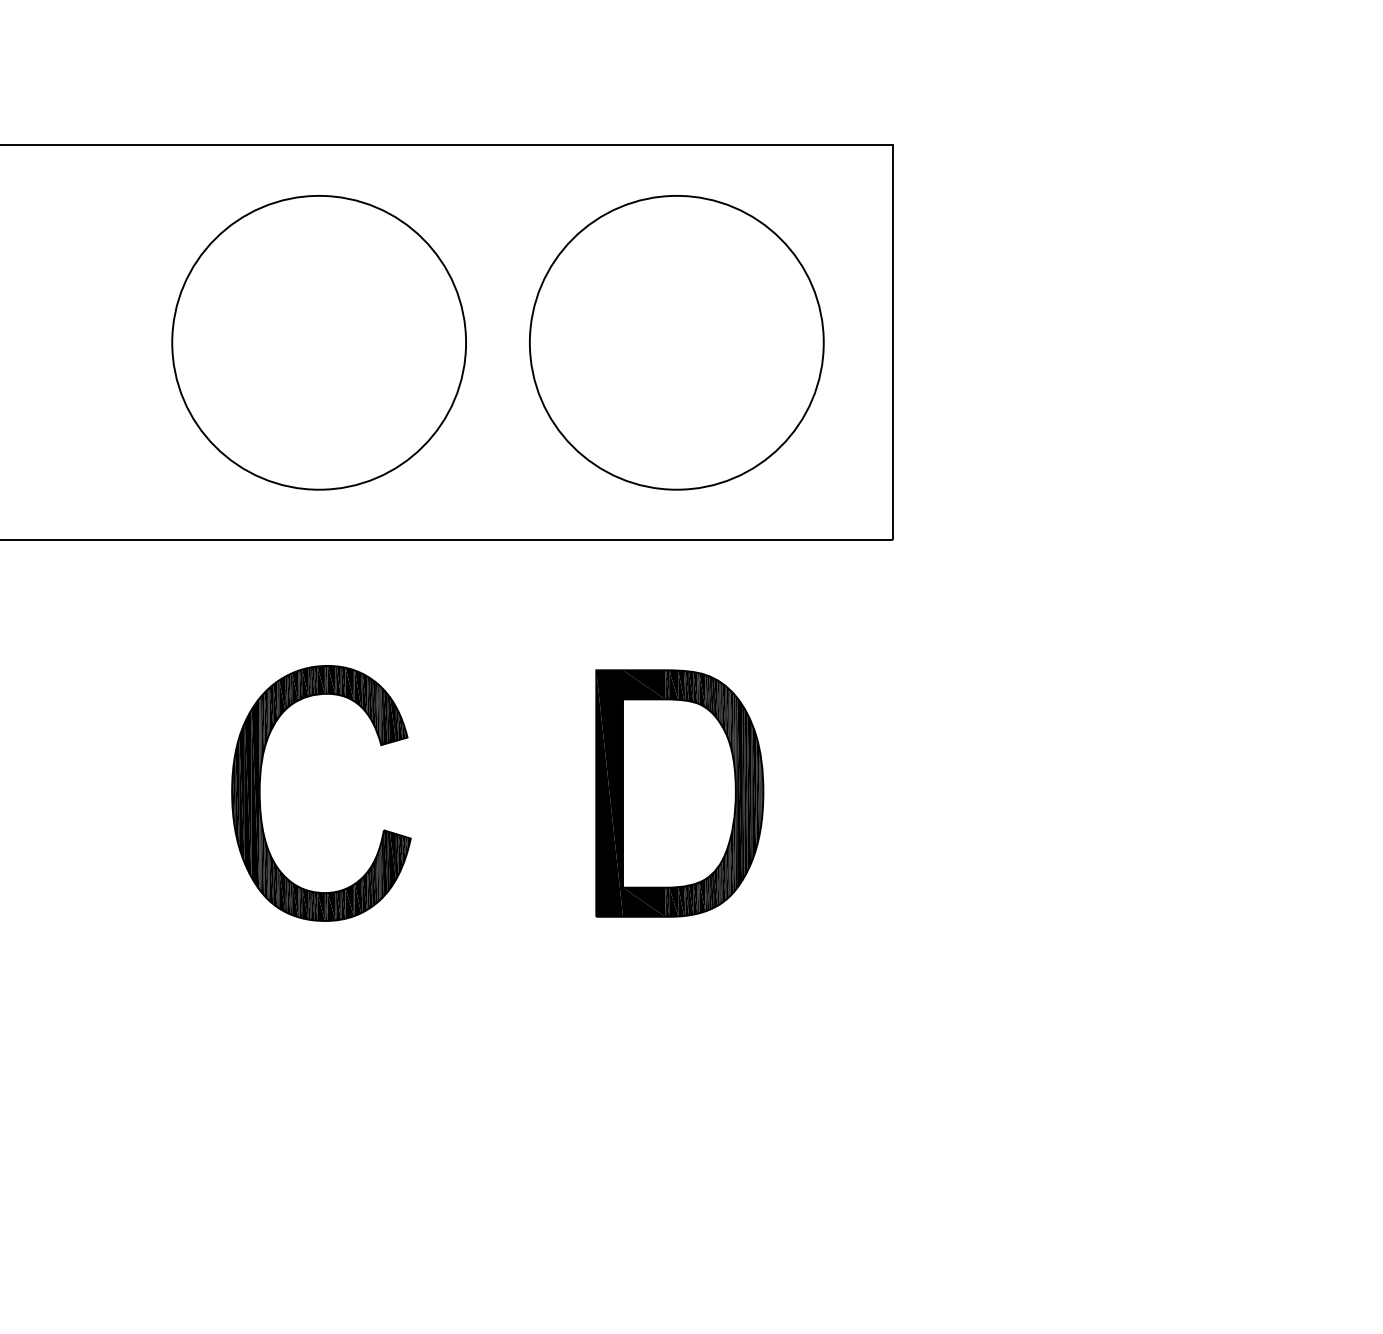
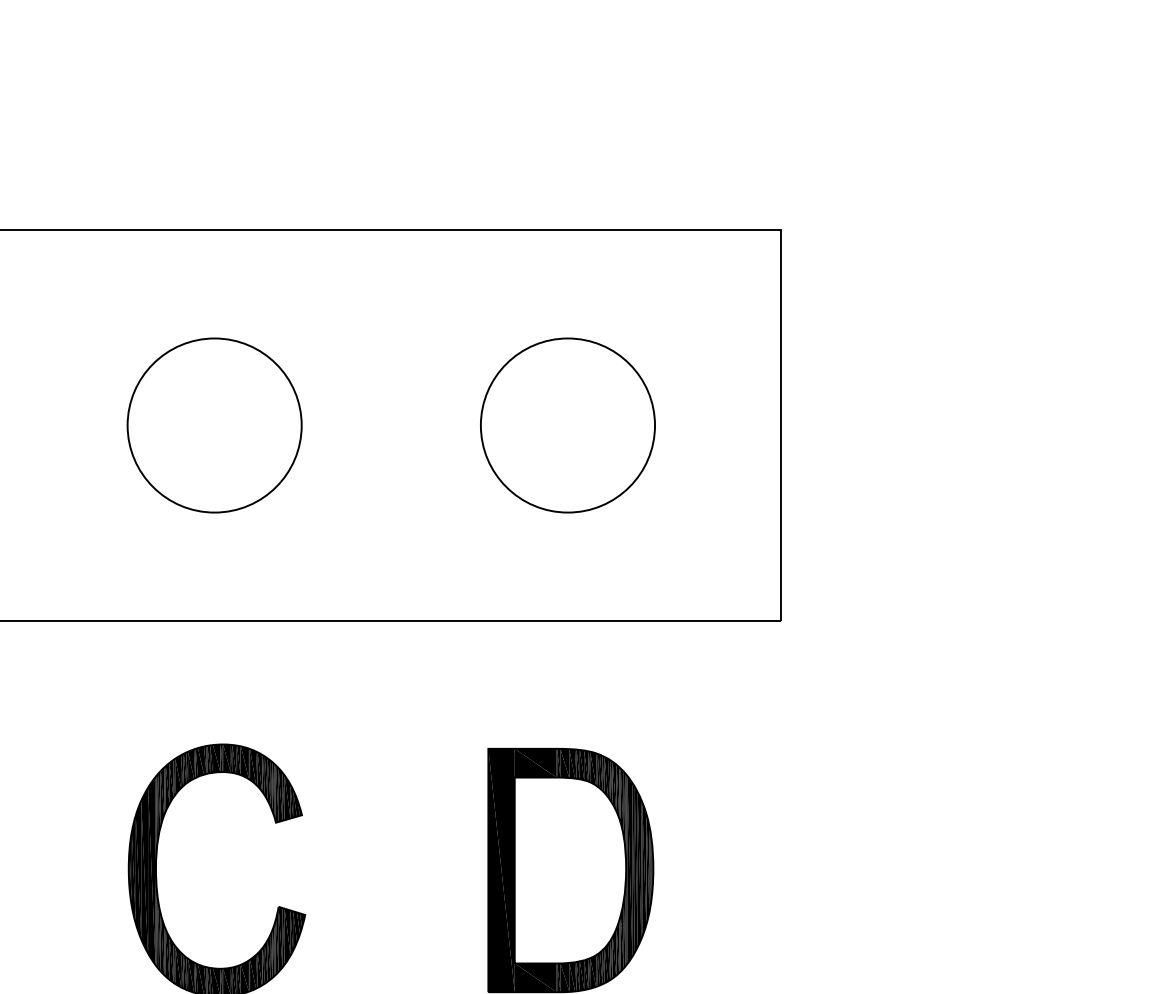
part: (318, 342) -> (214, 425), size x0.6
part: (676, 342) -> (567, 425), size x0.6

